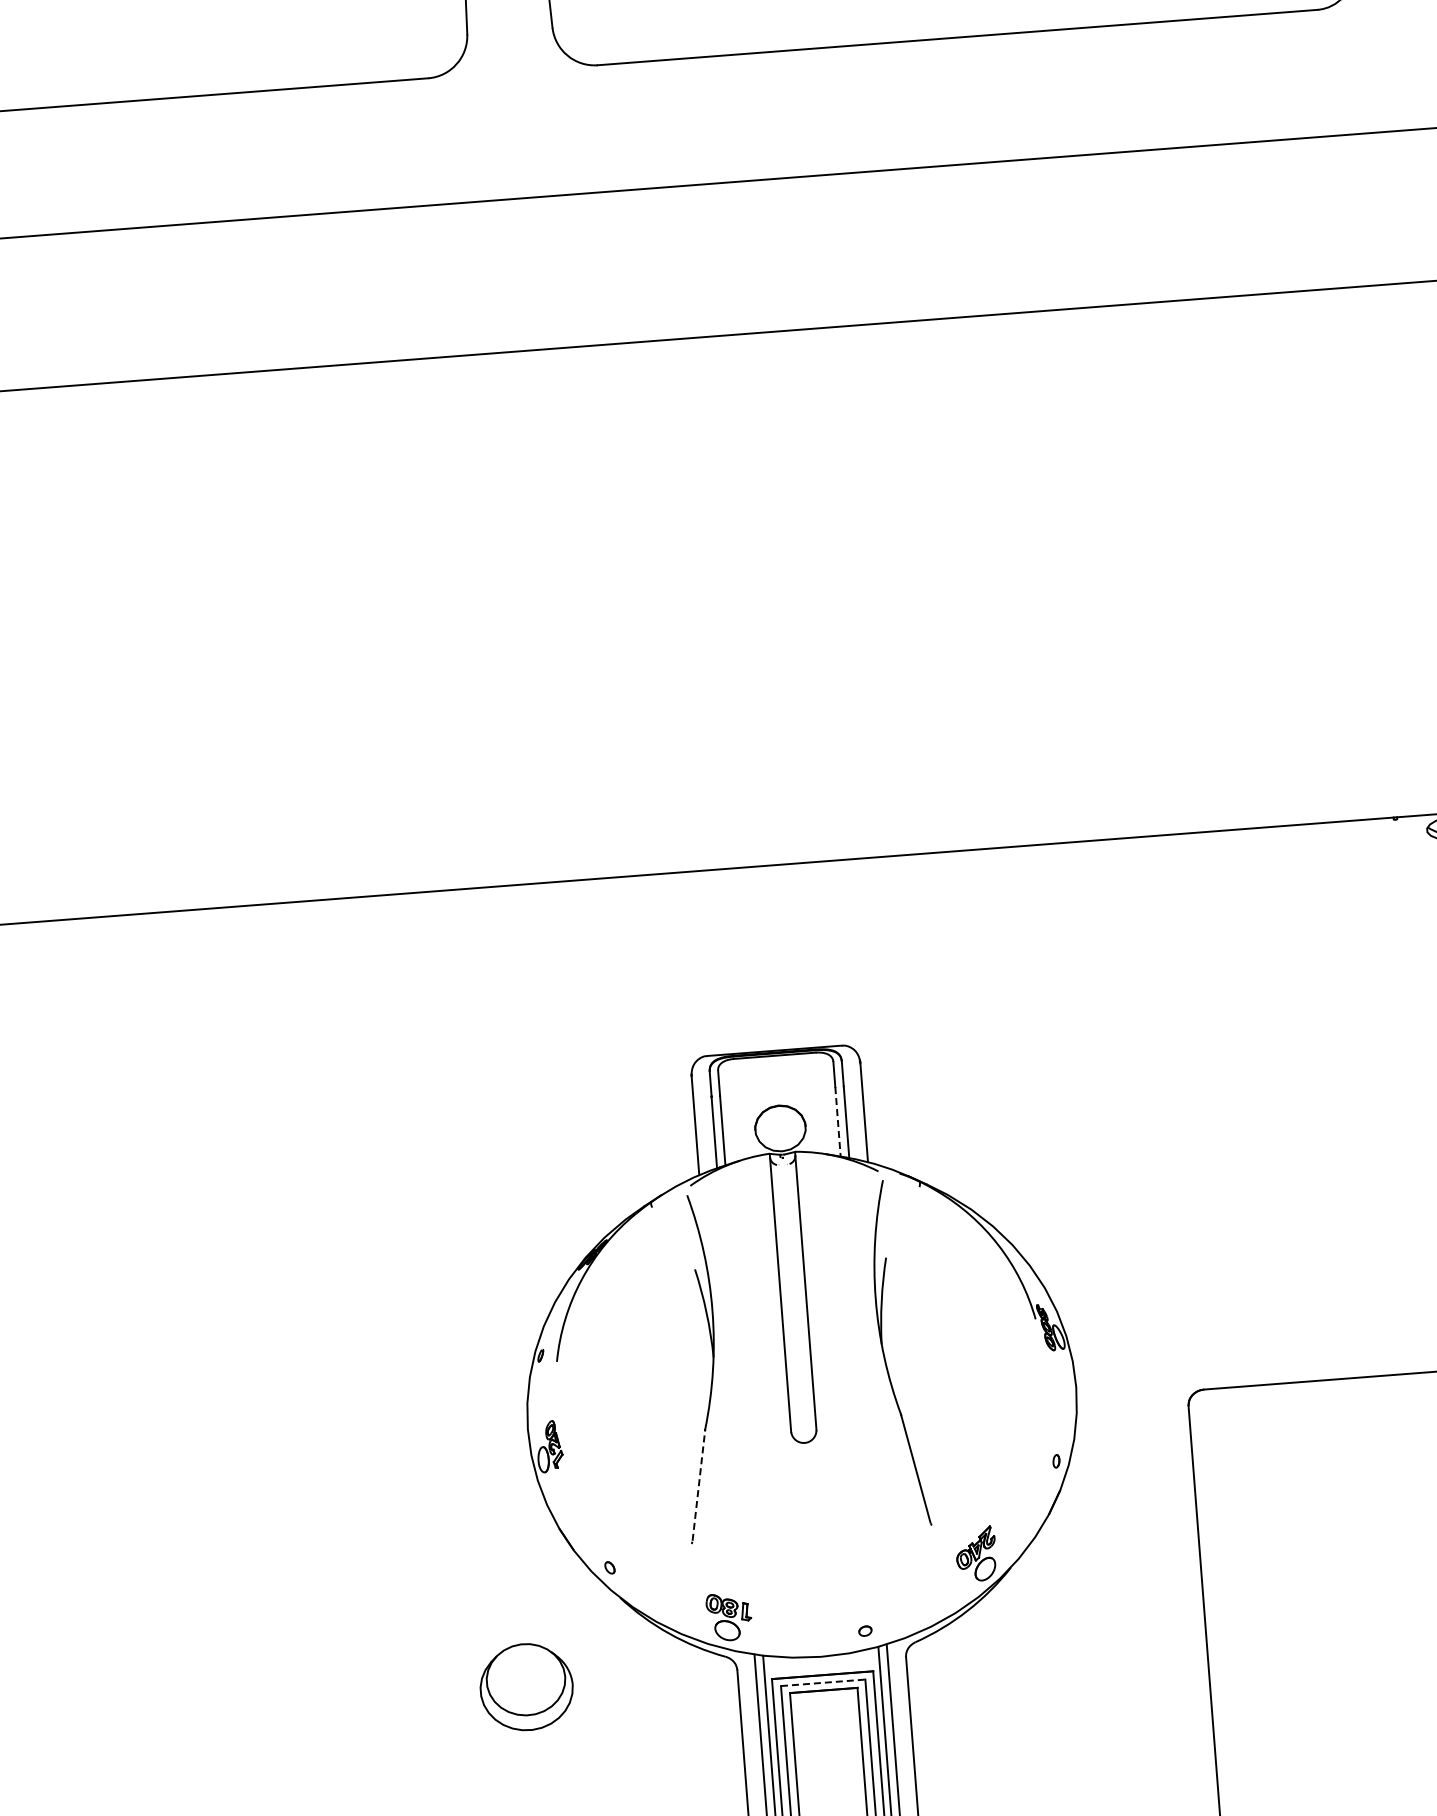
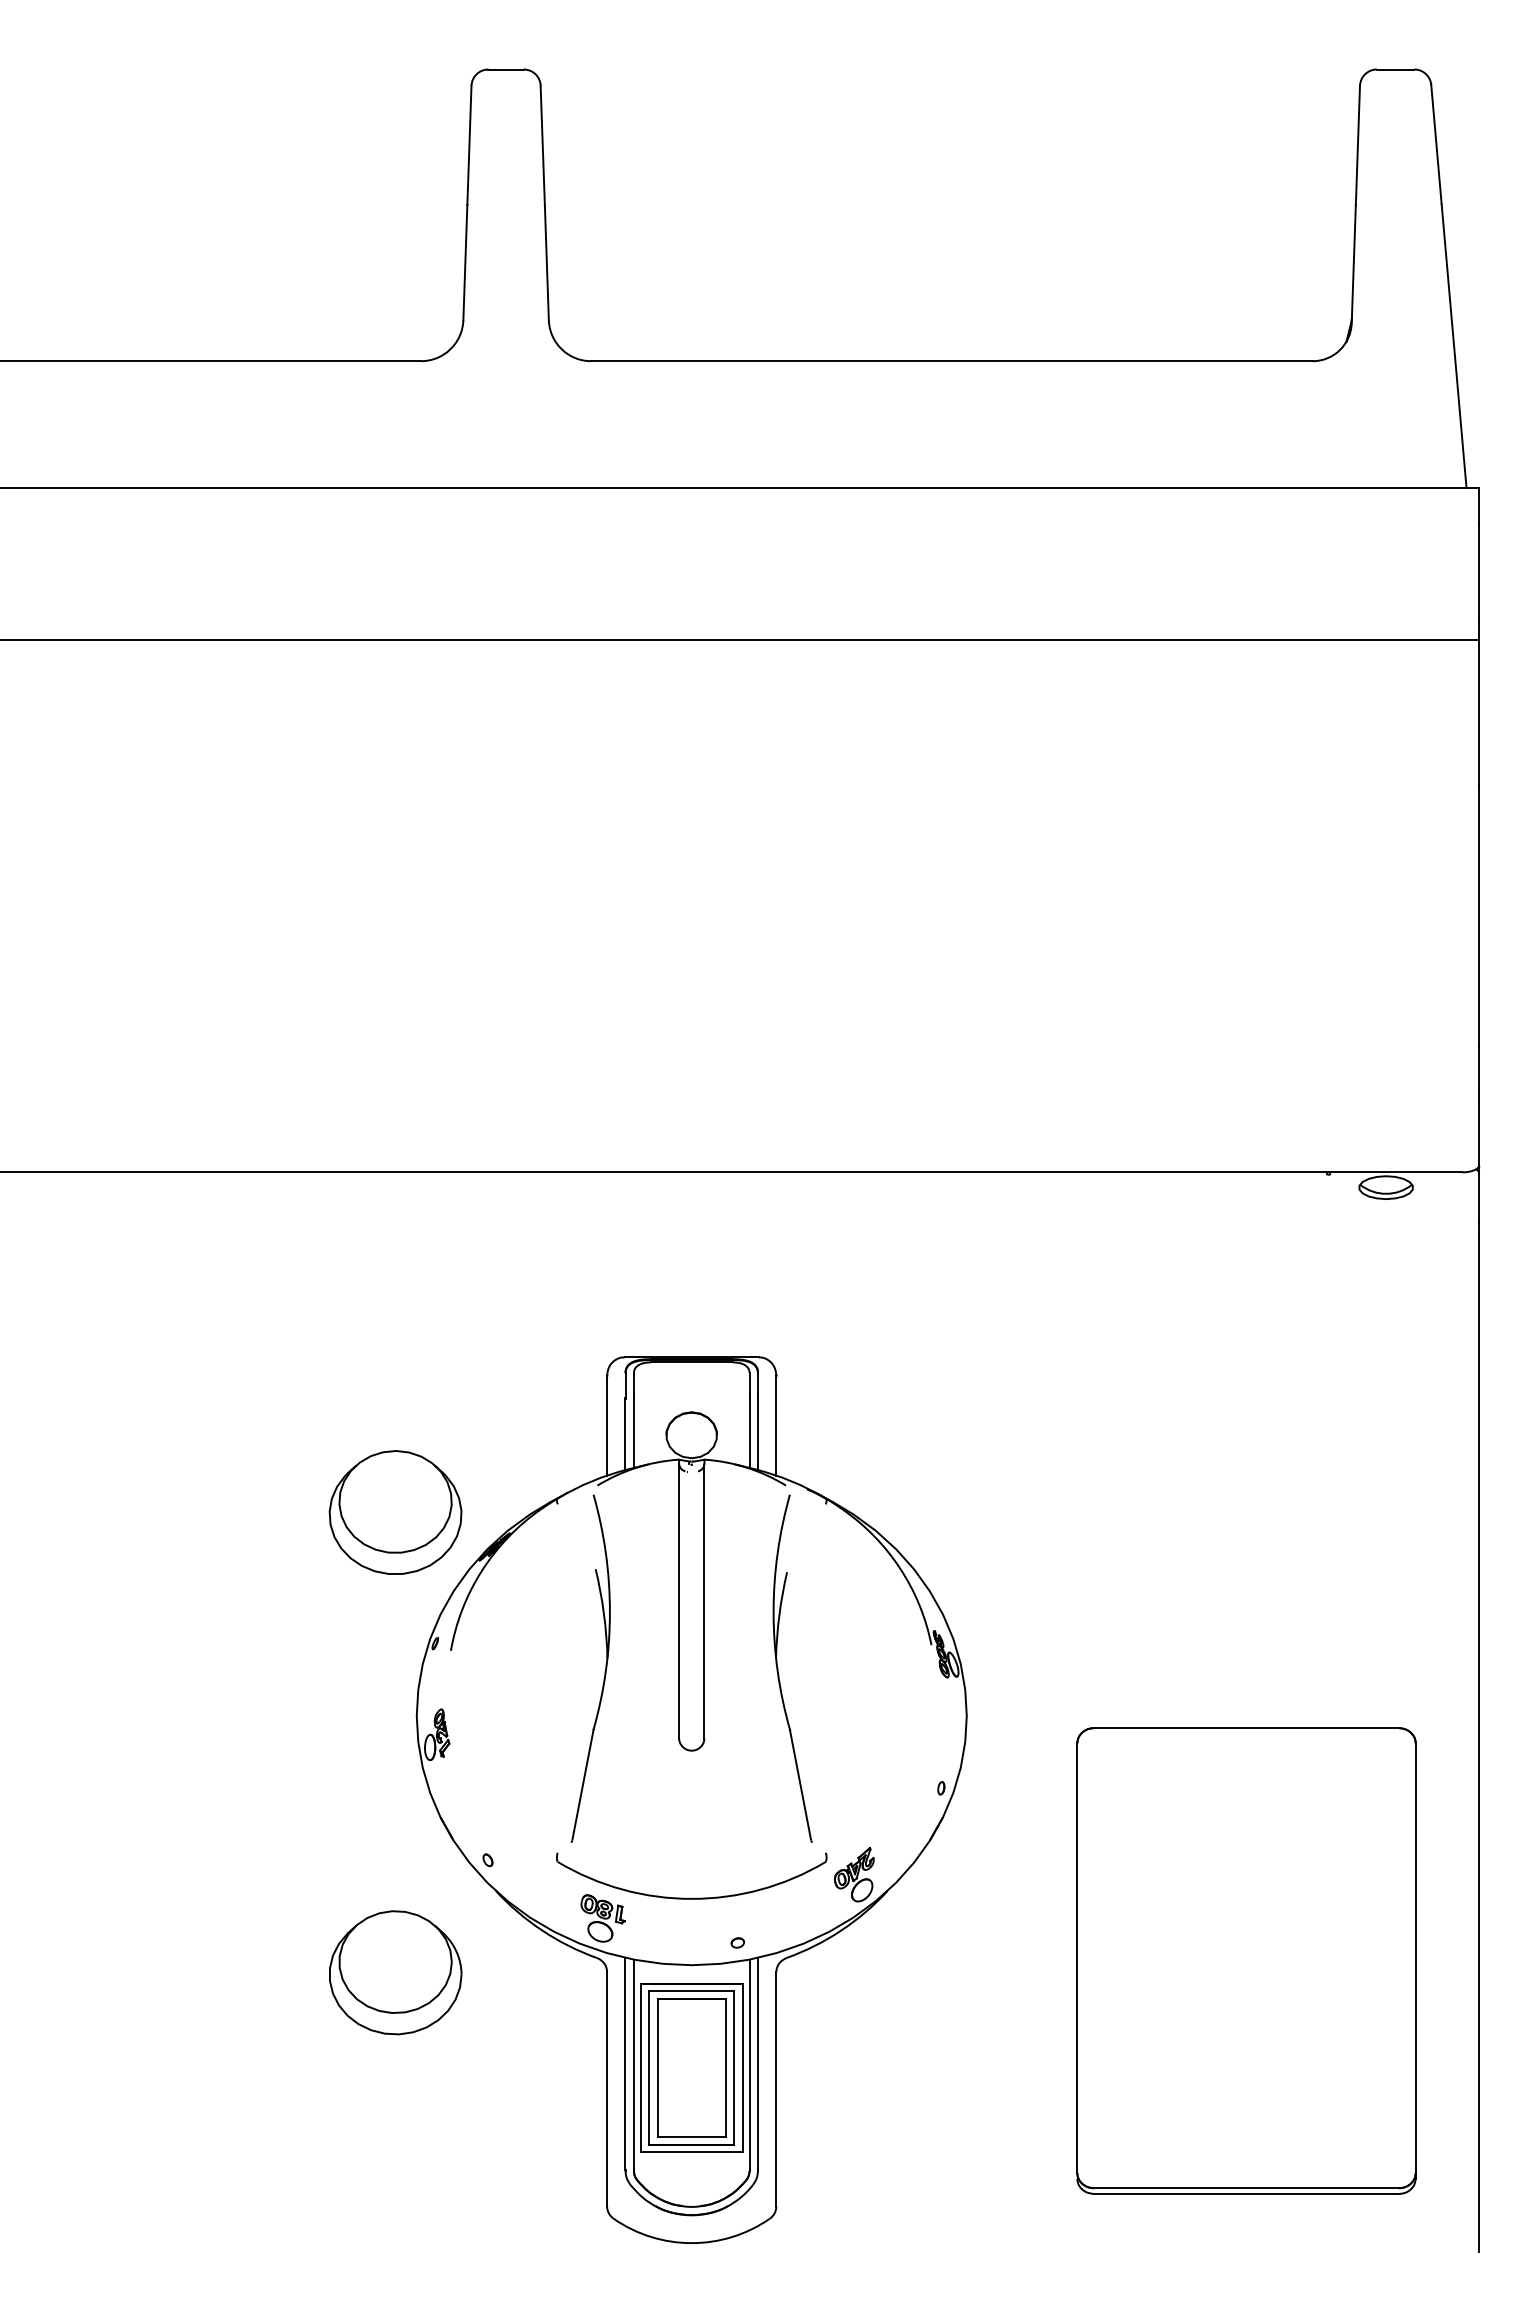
line: (837, 1122) -> (749, 1433), dashed -> solid
part: (491, 1228) -> (395, 1512), added
line: (699, 1484) -> (583, 1784), dashed -> solid
part: (815, 1589) -> (691, 1897), added
line: (823, 1682) -> (692, 1991), dashed -> solid
part: (526, 1686) -> (395, 1972), size x1.43

